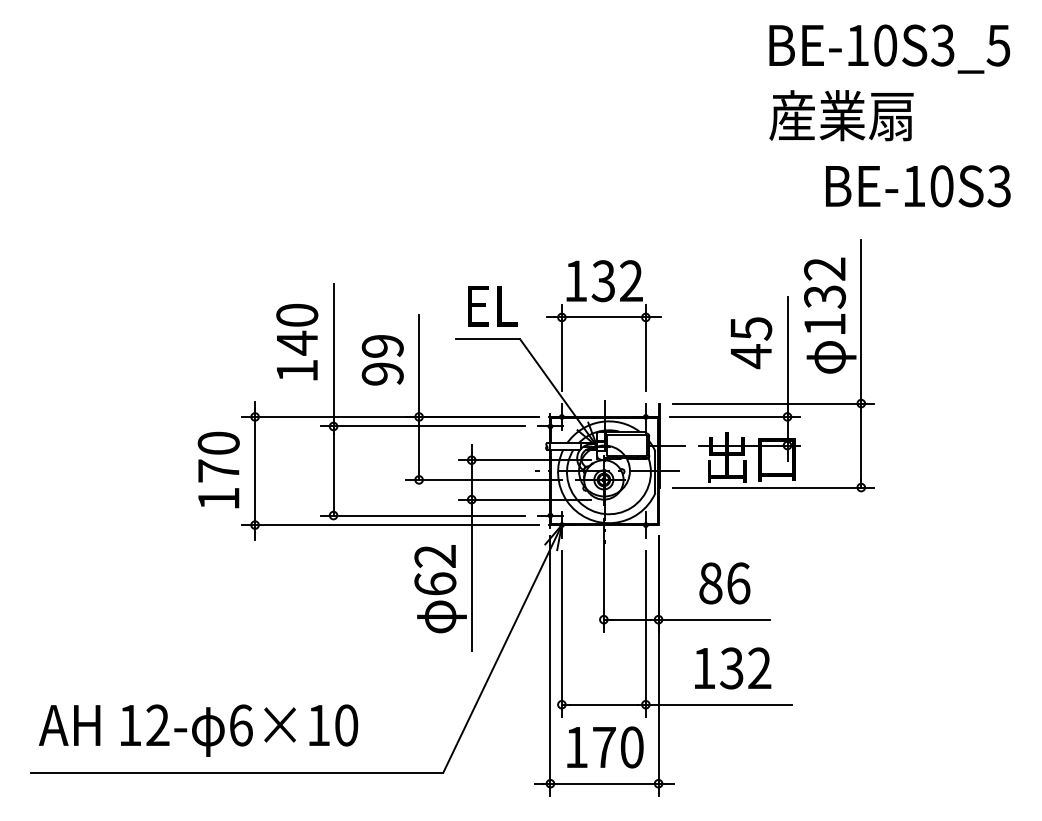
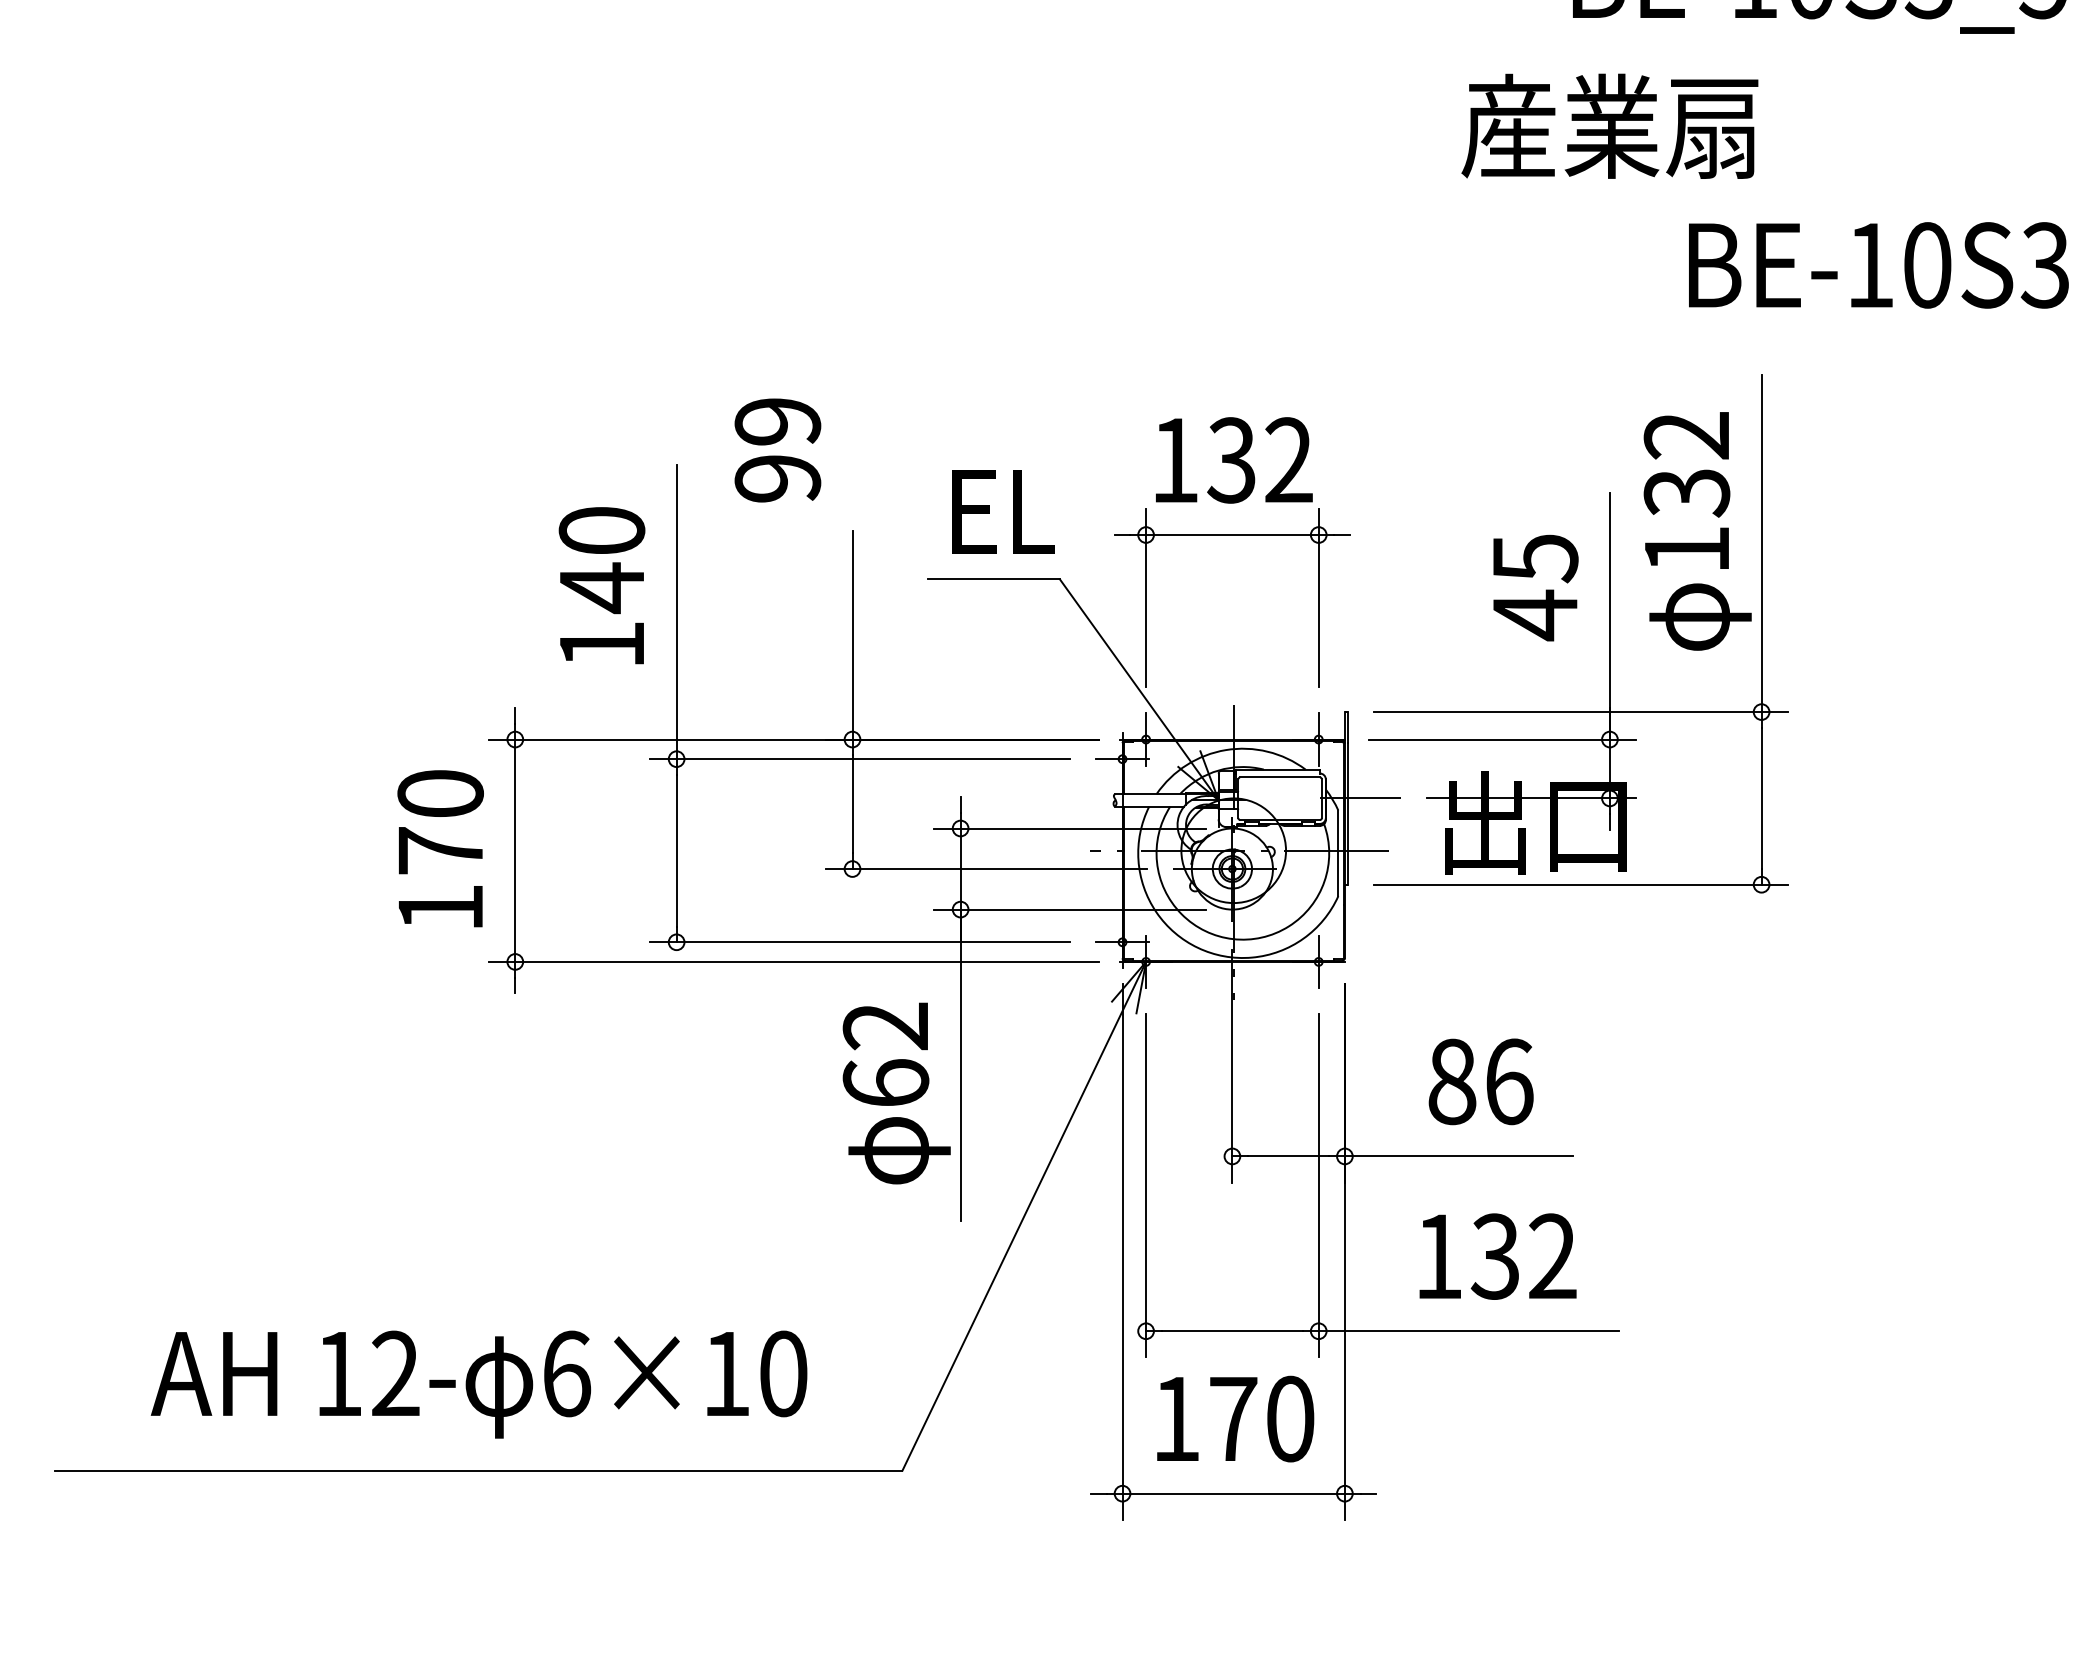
text: (841, 115) -> (1609, 125), moved
text: (382, 360) -> (777, 450), moved
text: (198, 730) -> (479, 1384), moved

